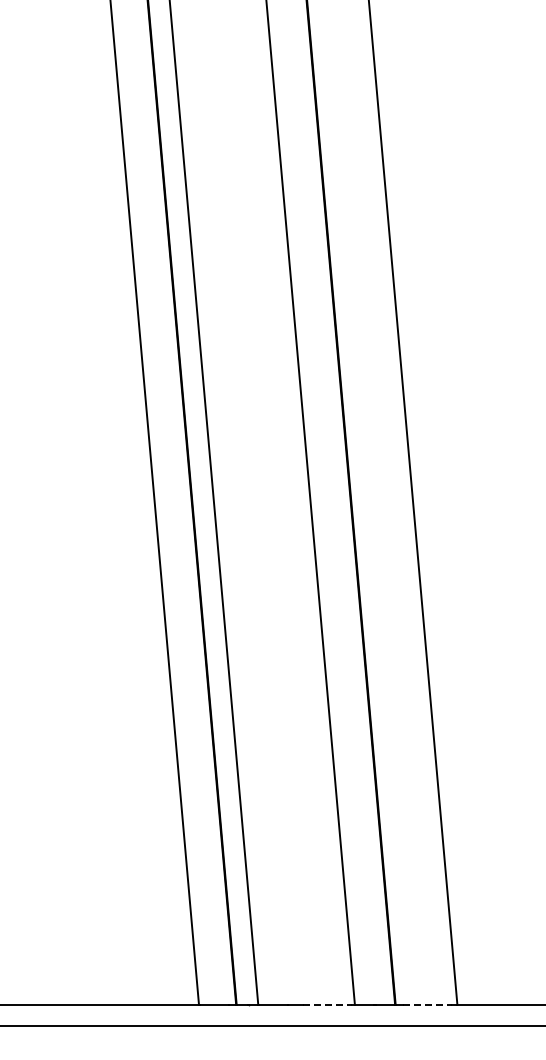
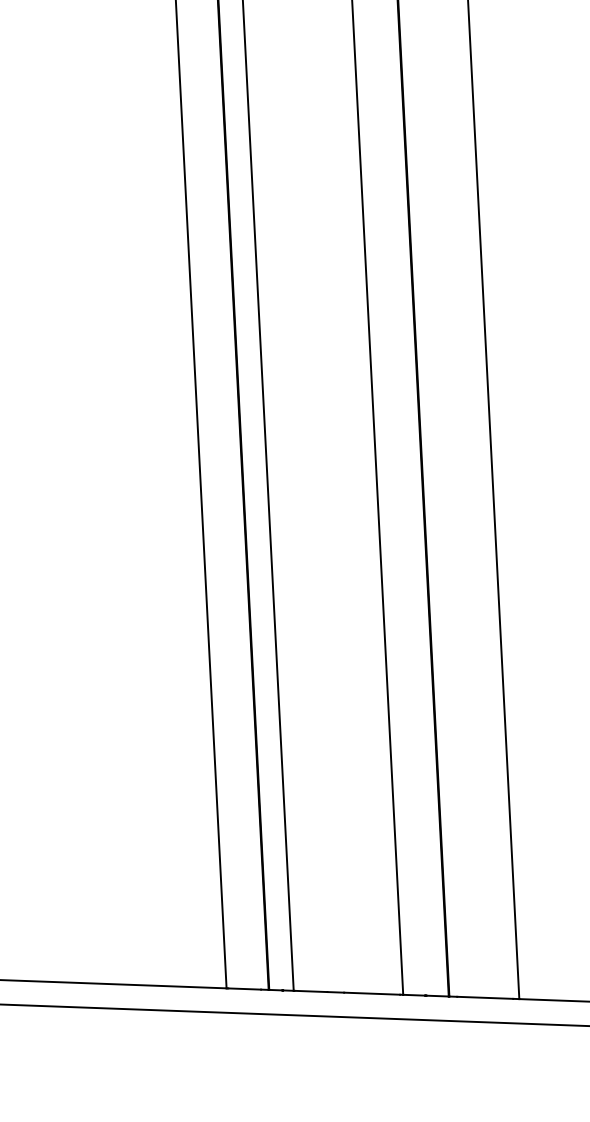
line: (327, 1004) -> (372, 993), dashed -> solid
line: (427, 1004) -> (485, 997), dashed -> solid

